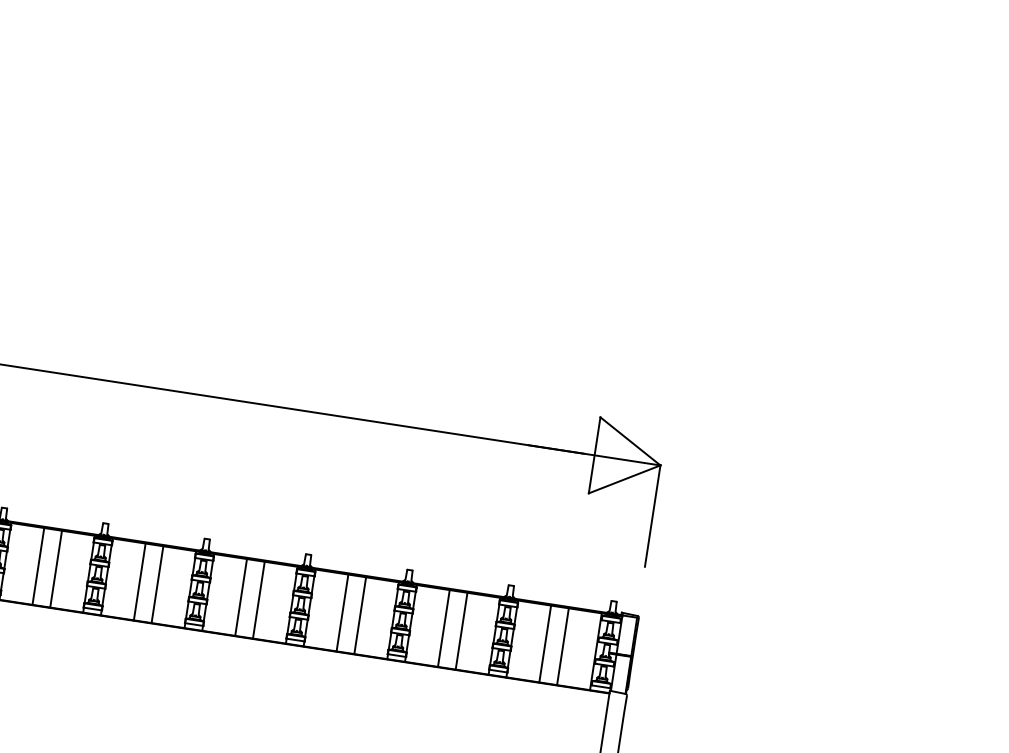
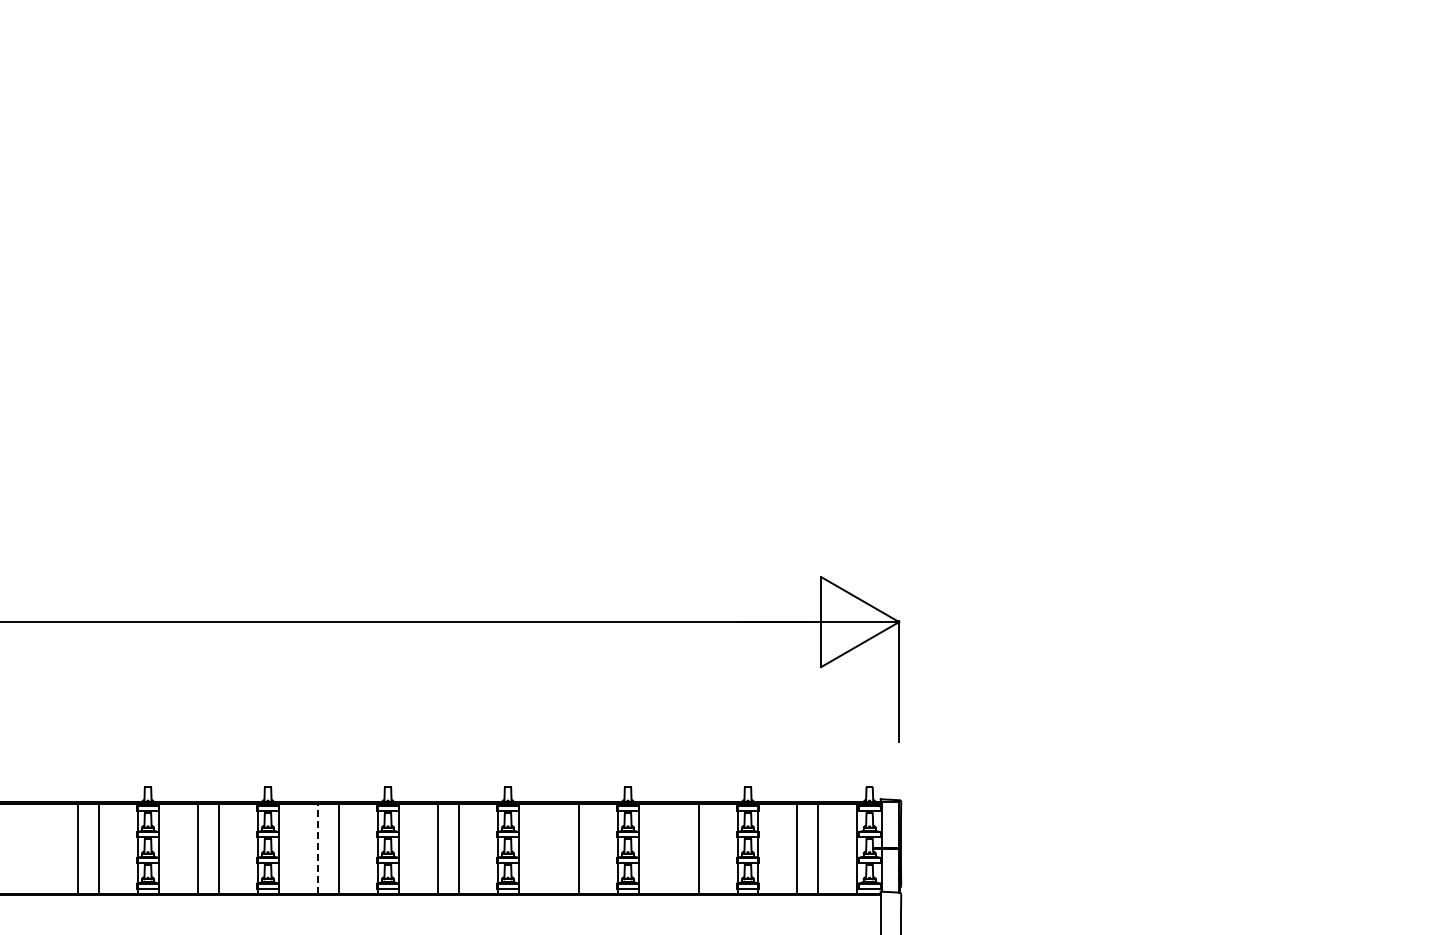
line: (139, 581) -> (317, 848), solid -> dashed
line: (342, 612) -> (557, 848), removed
line: (443, 628) -> (677, 848), removed

